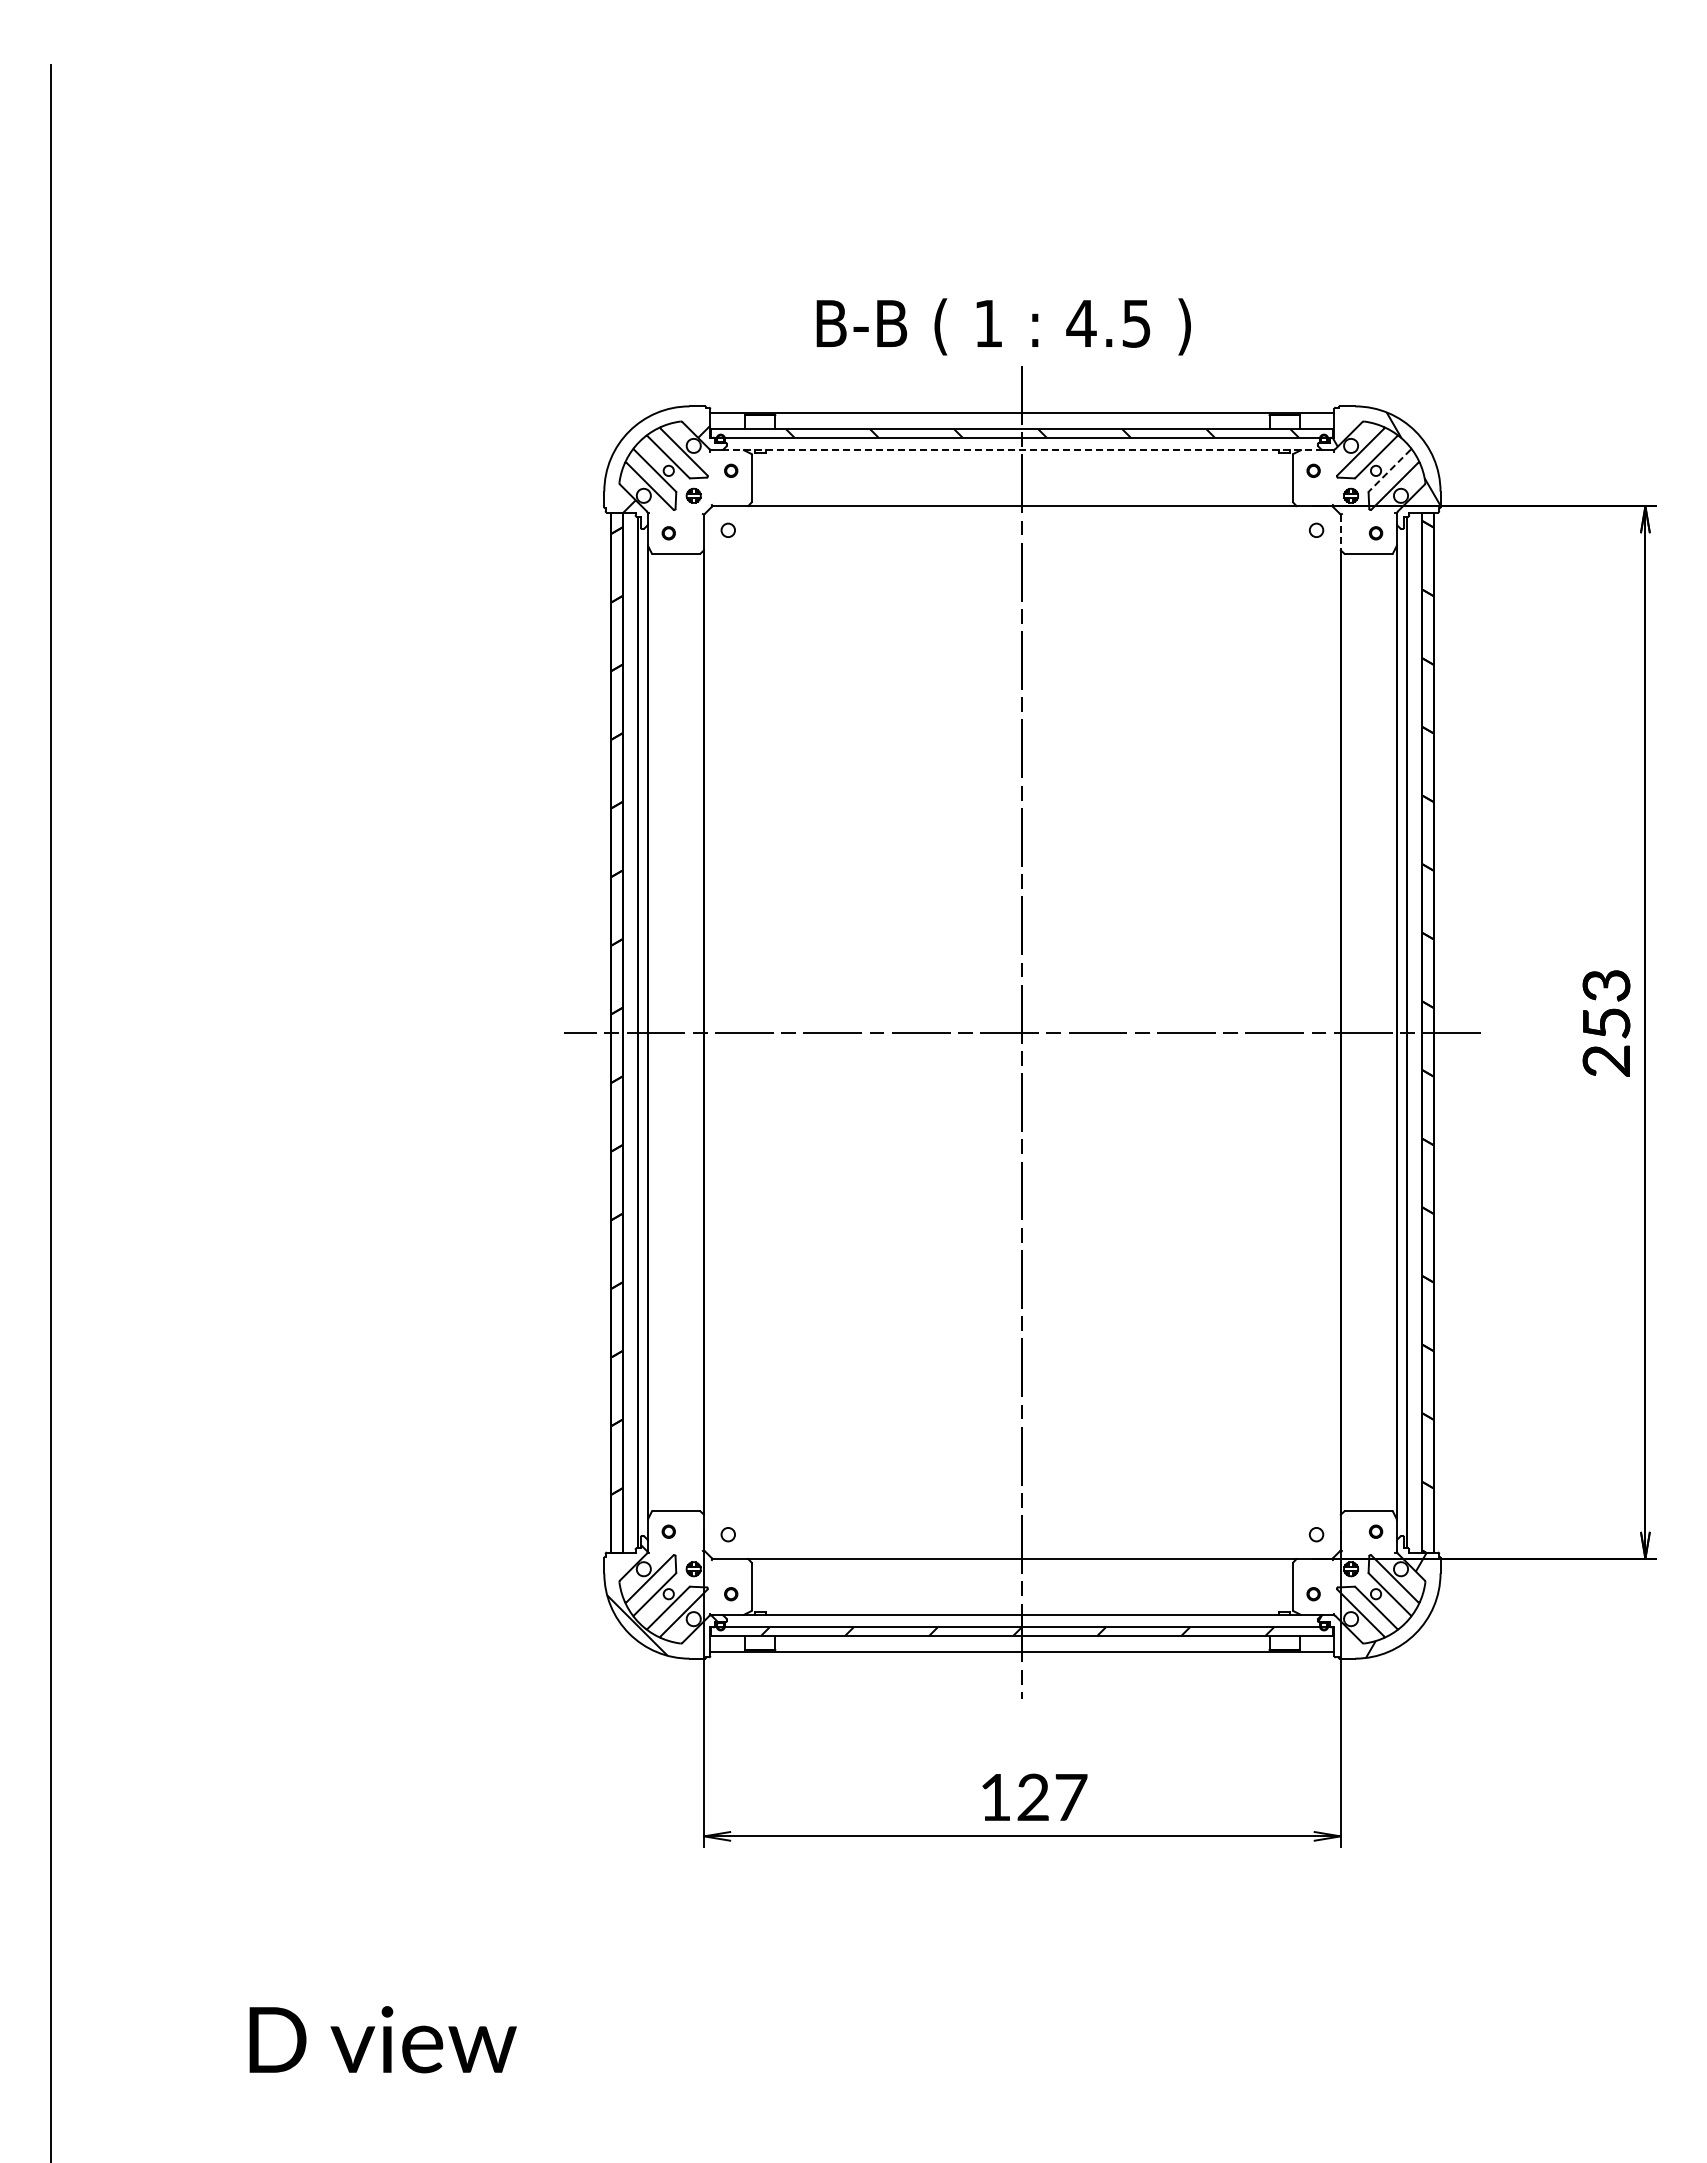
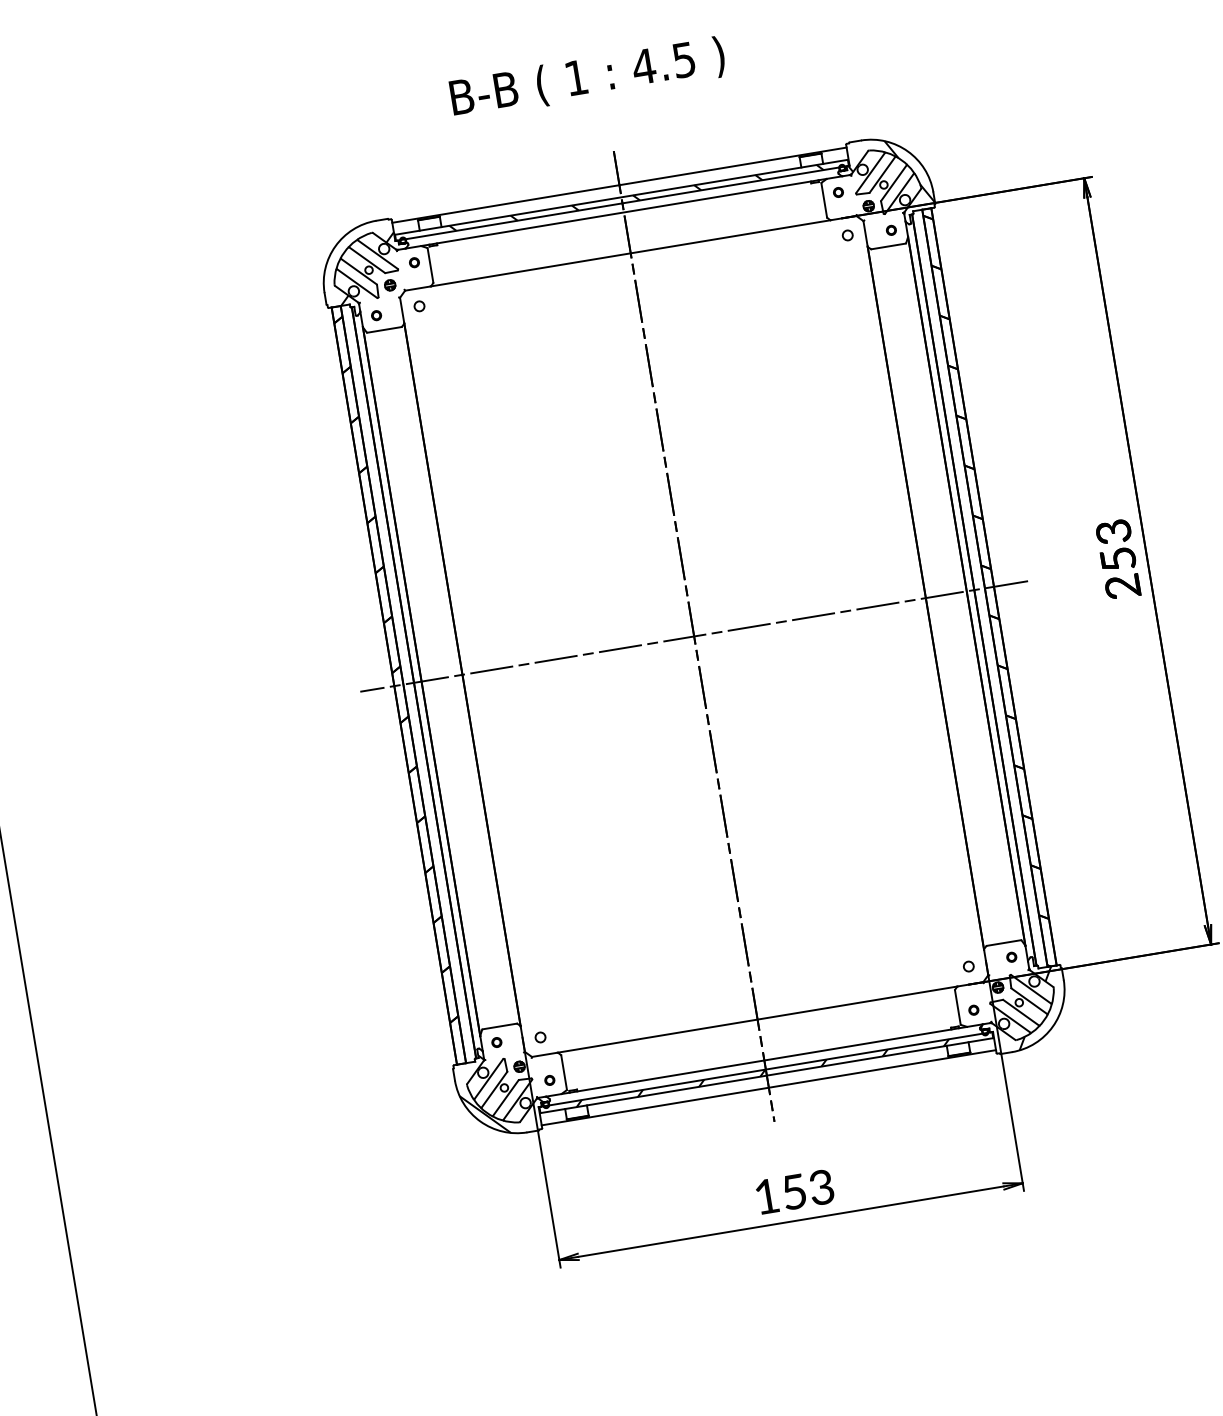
text: (1003, 326) -> (587, 78), moved
line: (1022, 450) -> (624, 212), dashed -> solid
line: (1389, 470) -> (893, 183), dashed -> solid
line: (1340, 532) -> (865, 234), dashed -> solid
text: (1052, 1797) -> (808, 1189), 127 -> 153

